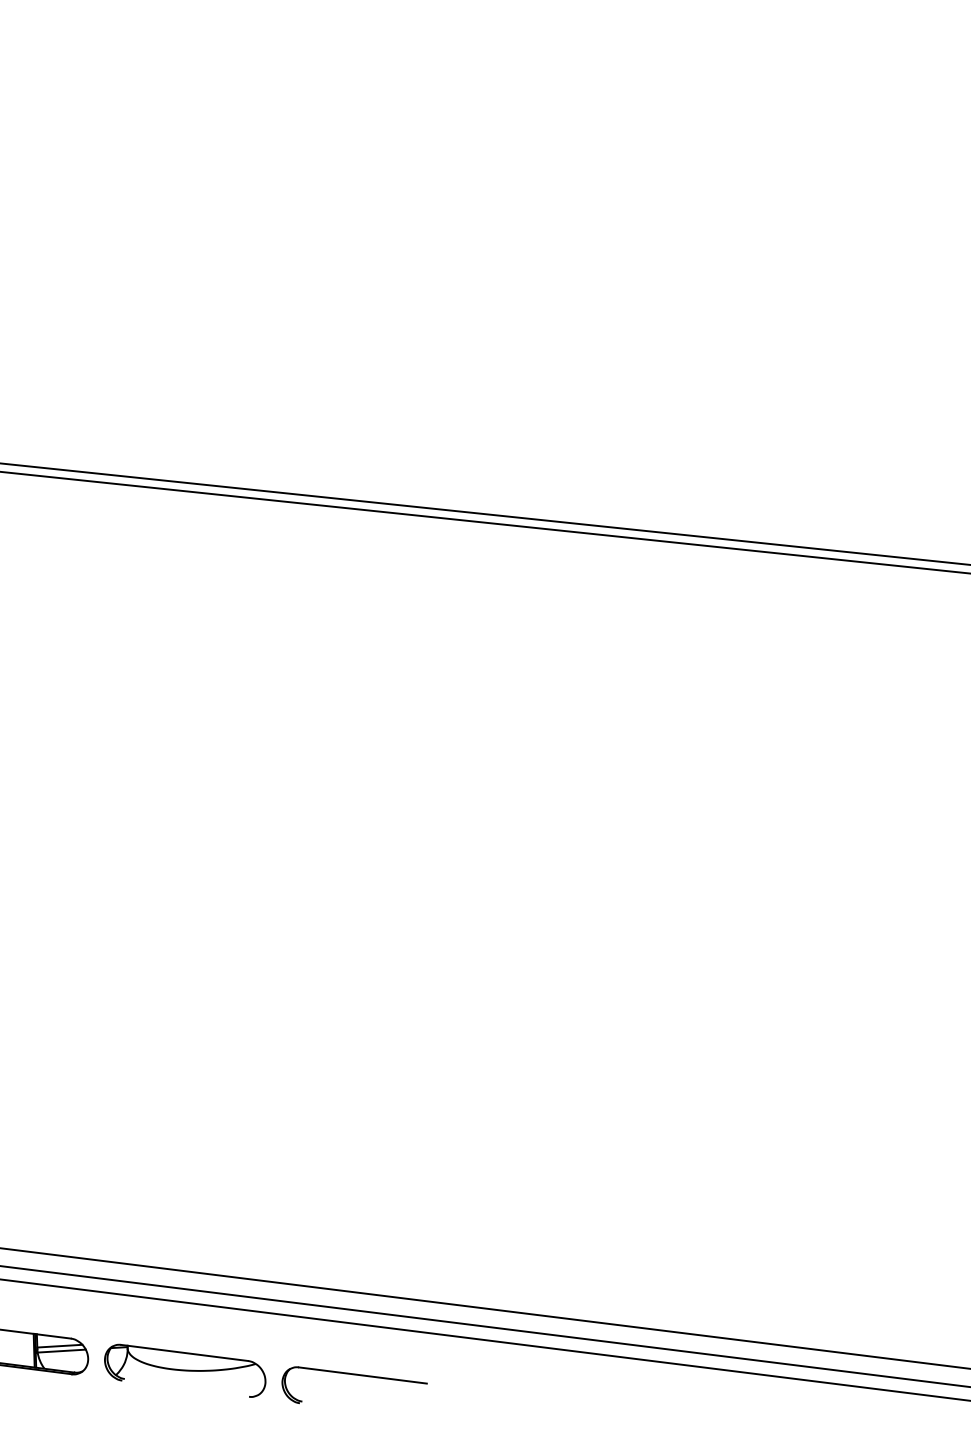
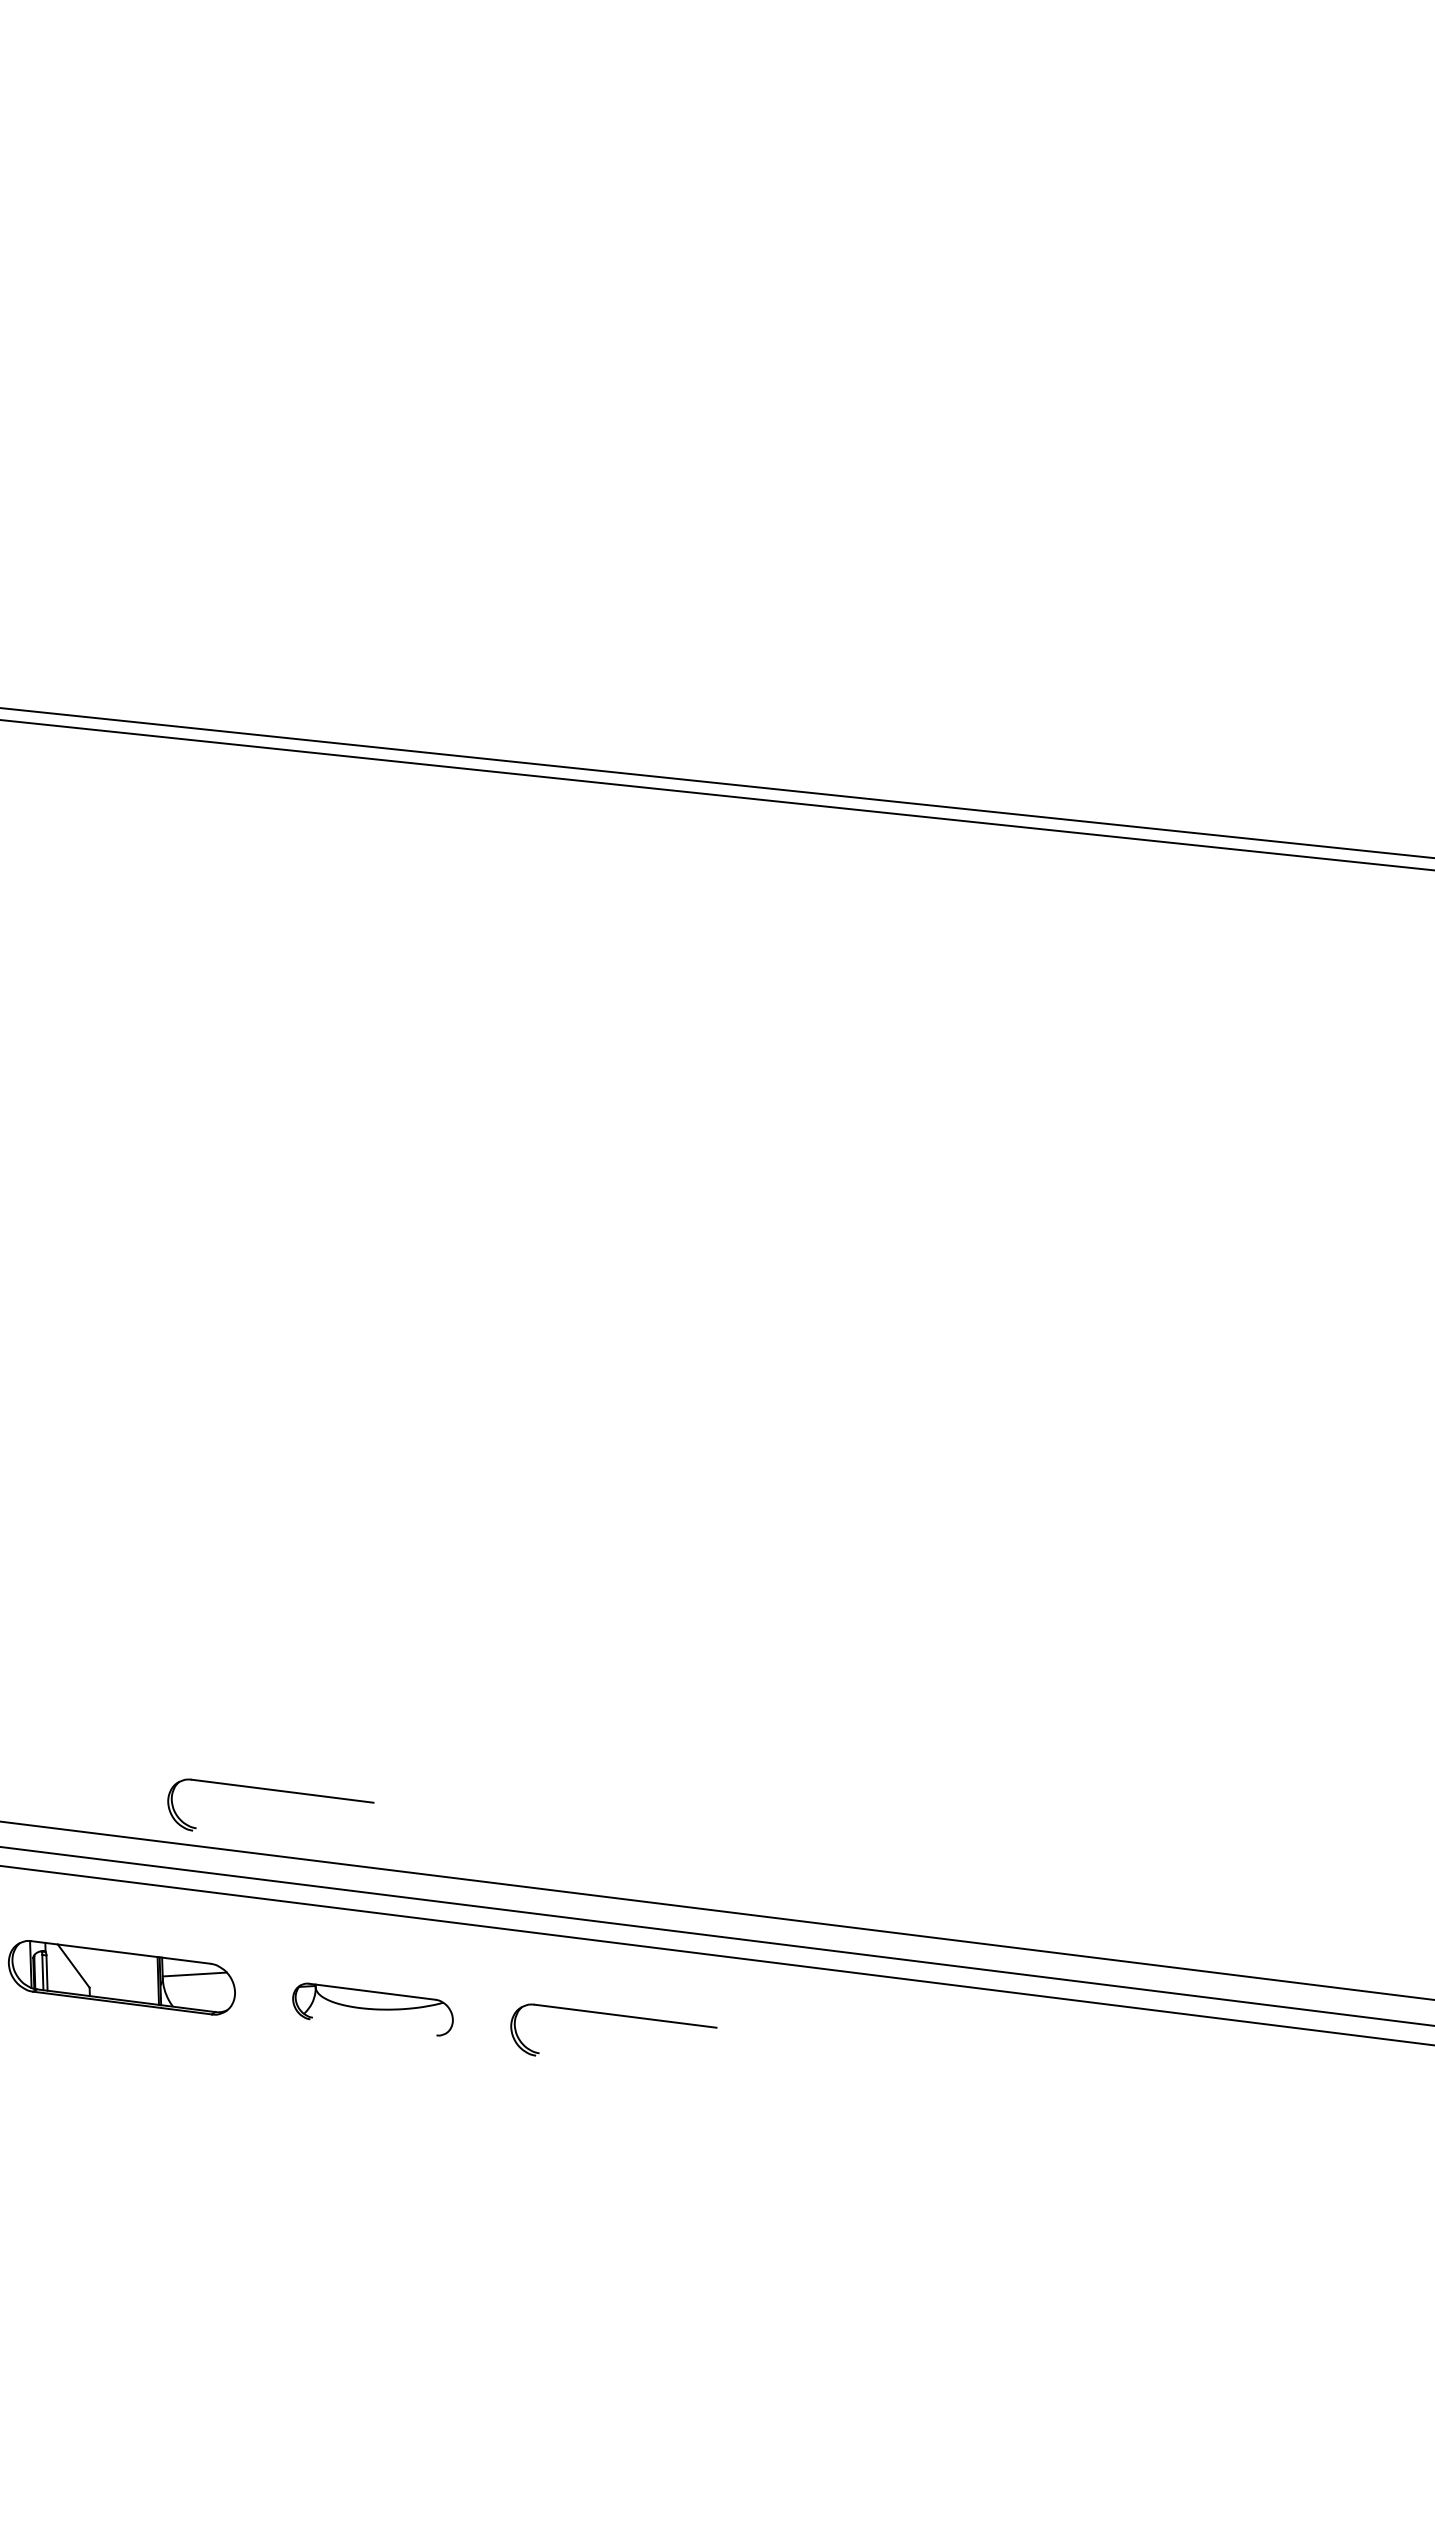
part: (115, 1217) -> (274, 1791), added
line: (61, 1351) -> (197, 1981), removed
part: (184, 1370) -> (372, 2009), size x0.7

